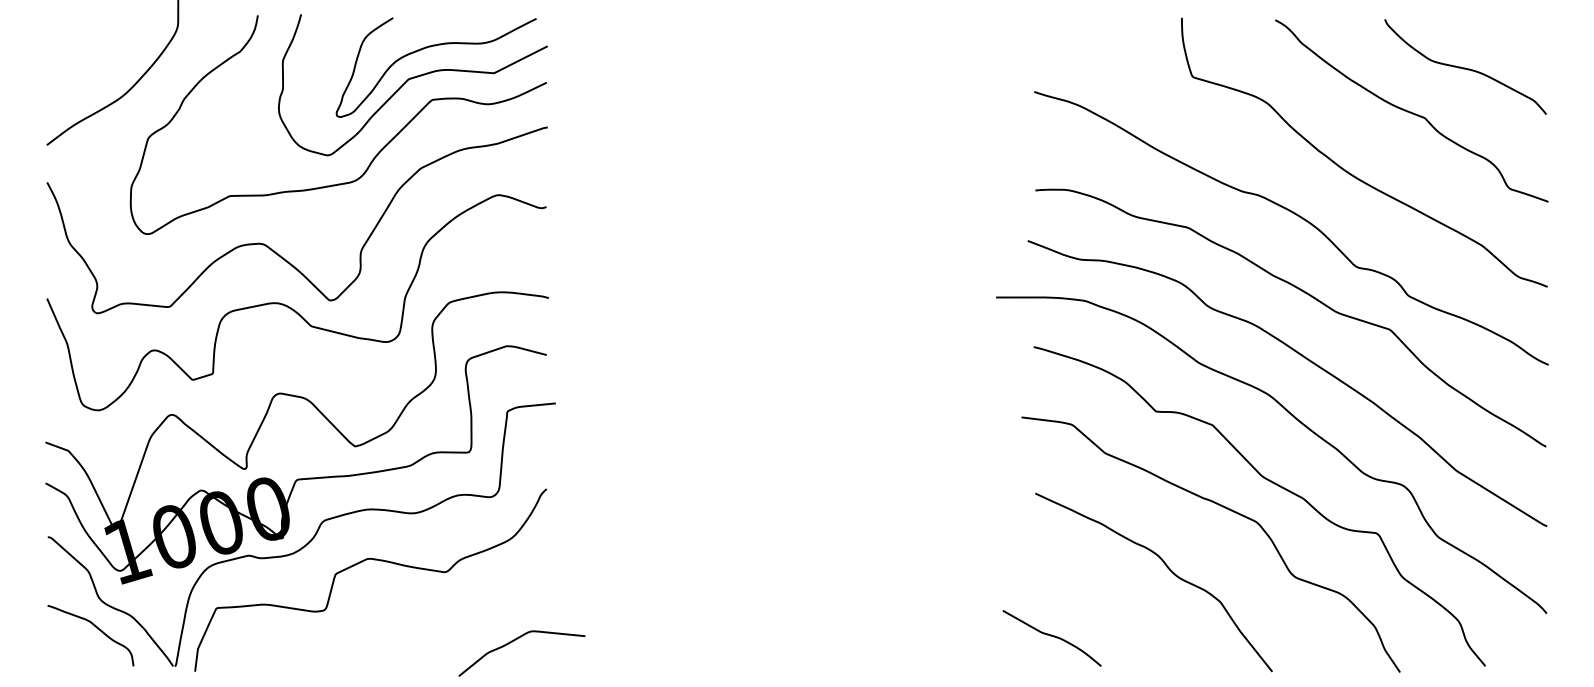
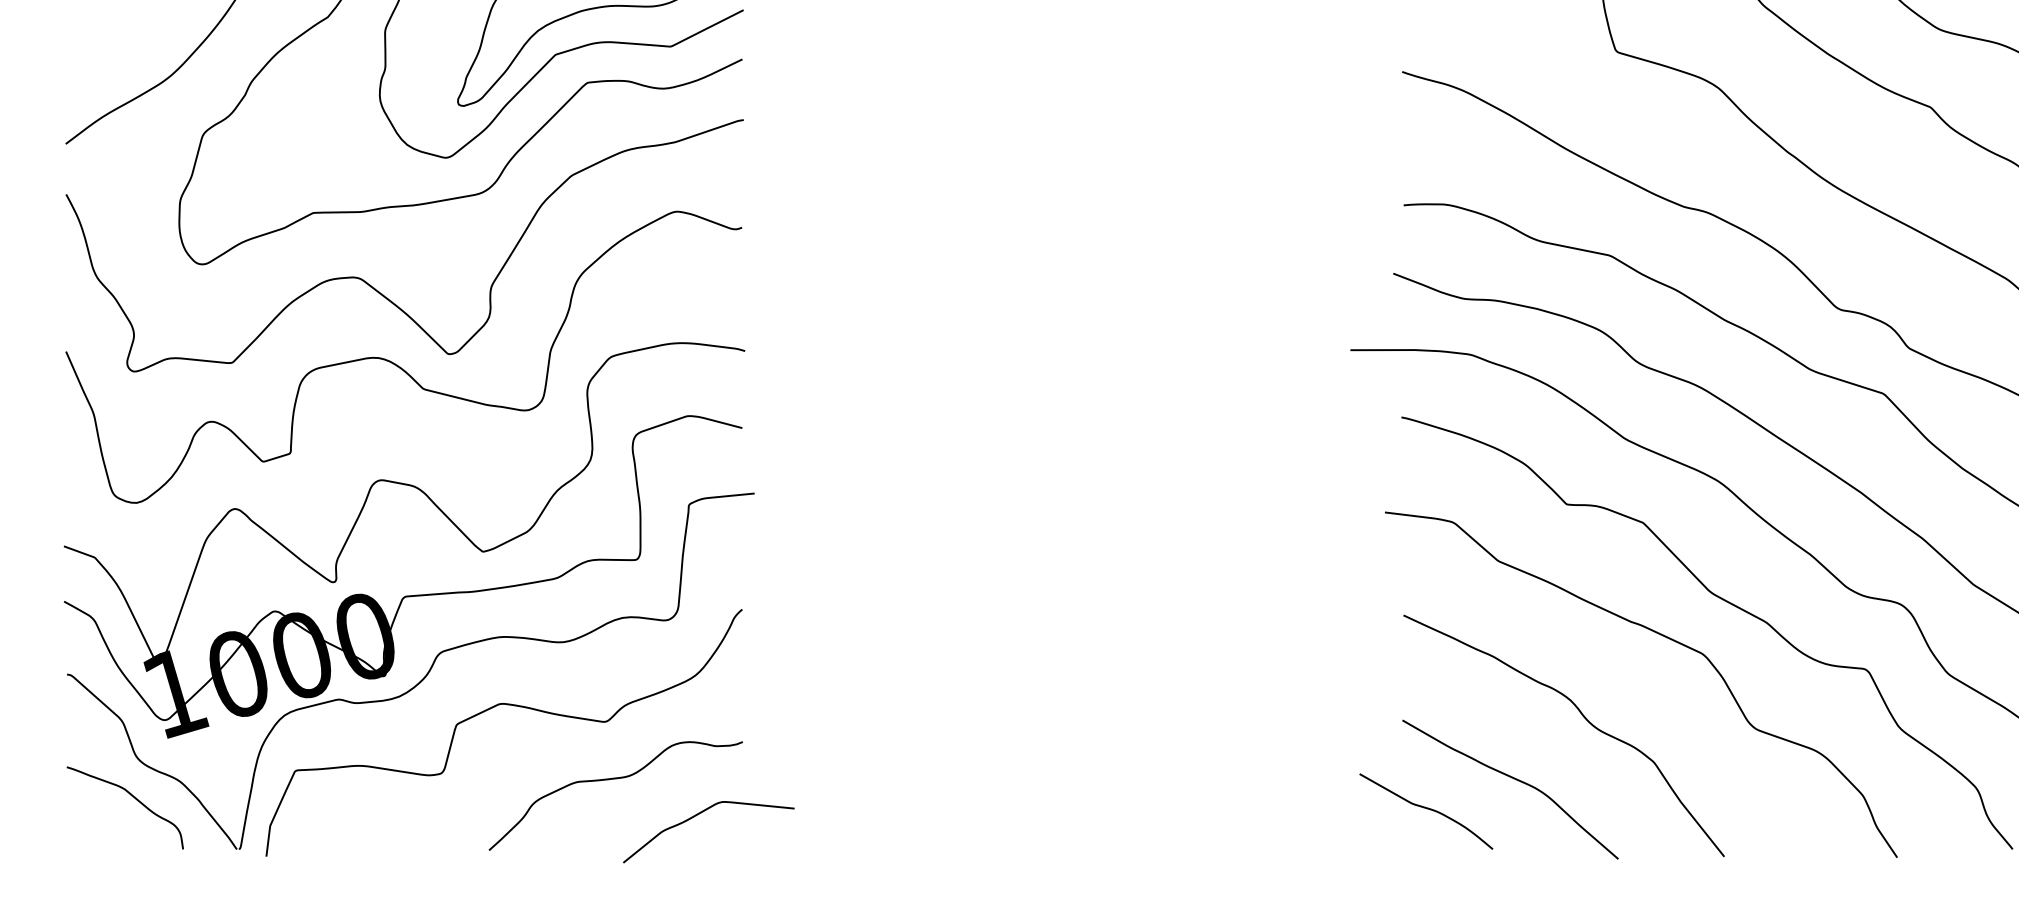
curve: (450, 615) -> (612, 780), added
curve: (1117, 615) -> (1514, 780), added

